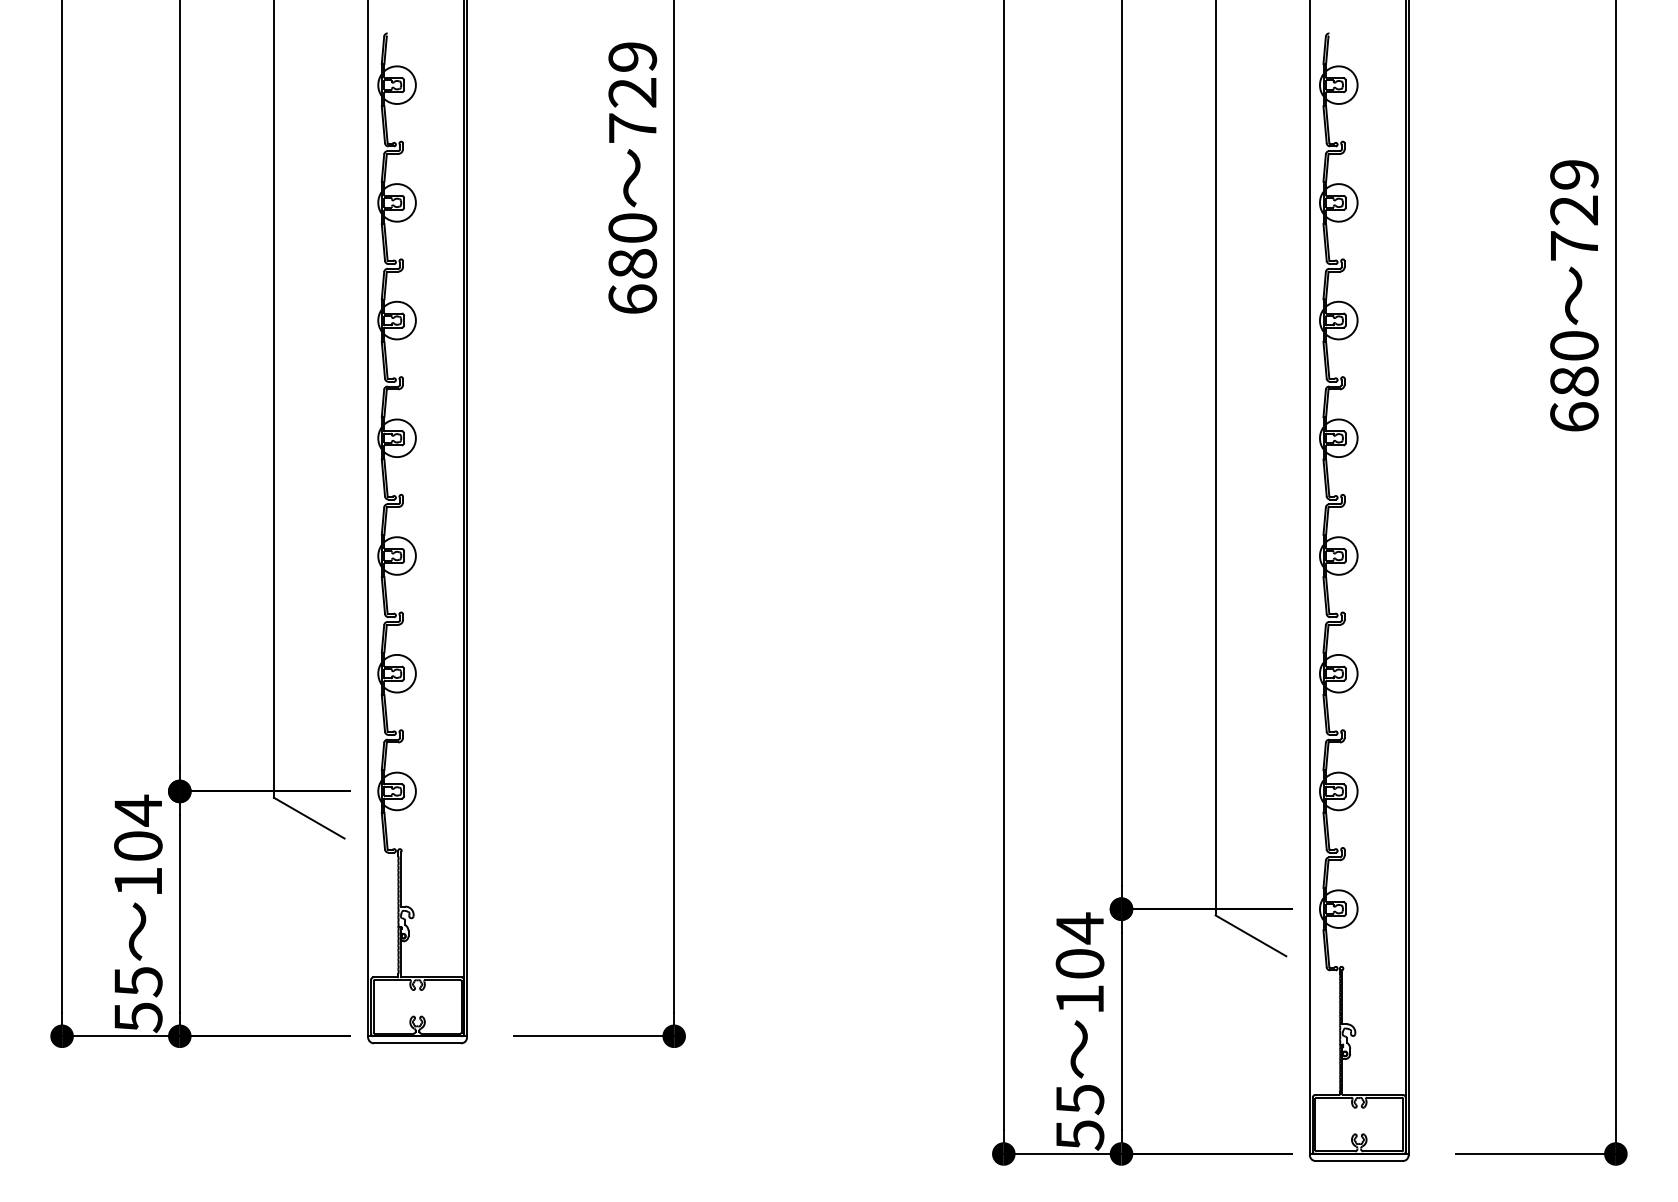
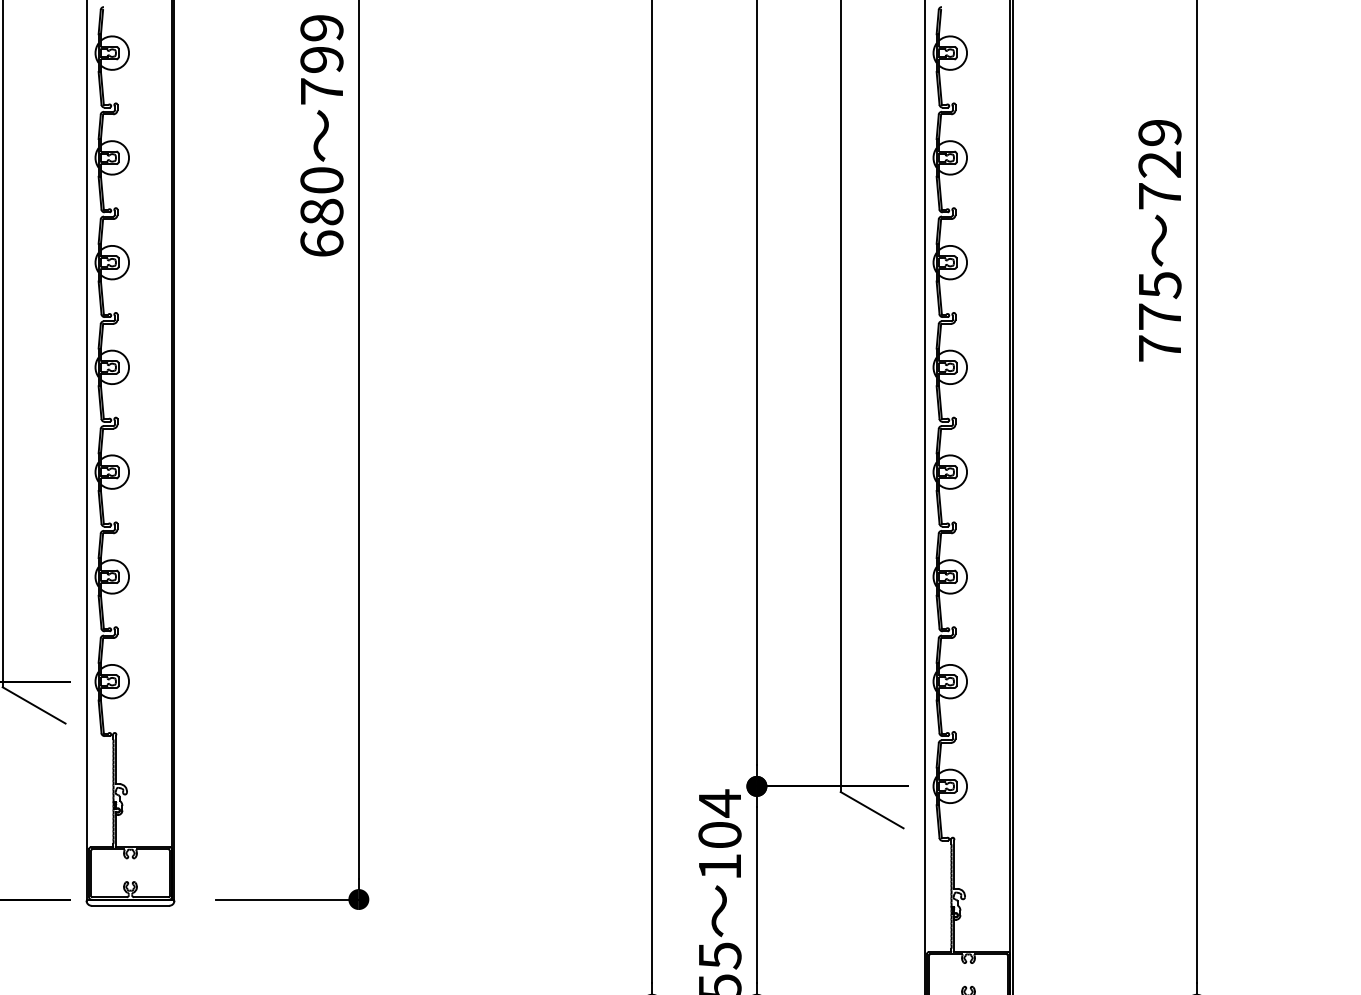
text: (632, 92) -> (321, 59), 729 -> 799
text: (1574, 381) -> (1160, 316), 680 -> 775

